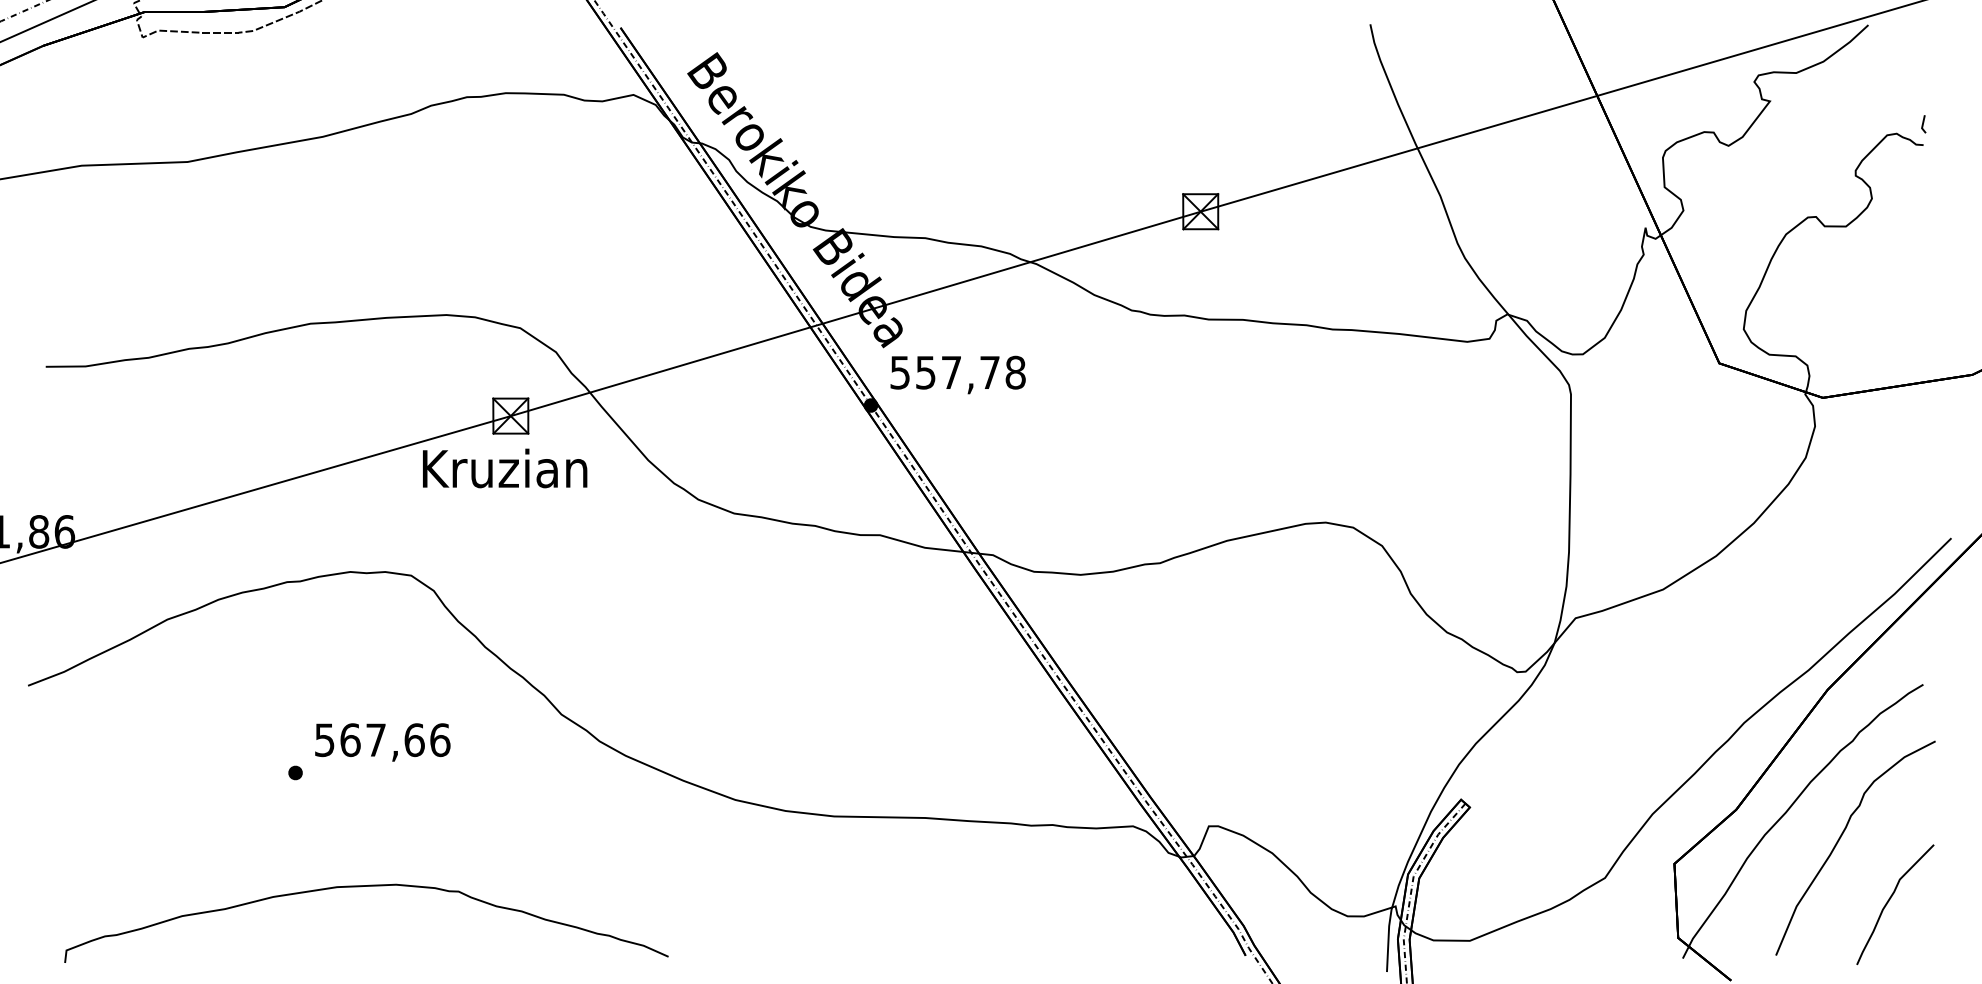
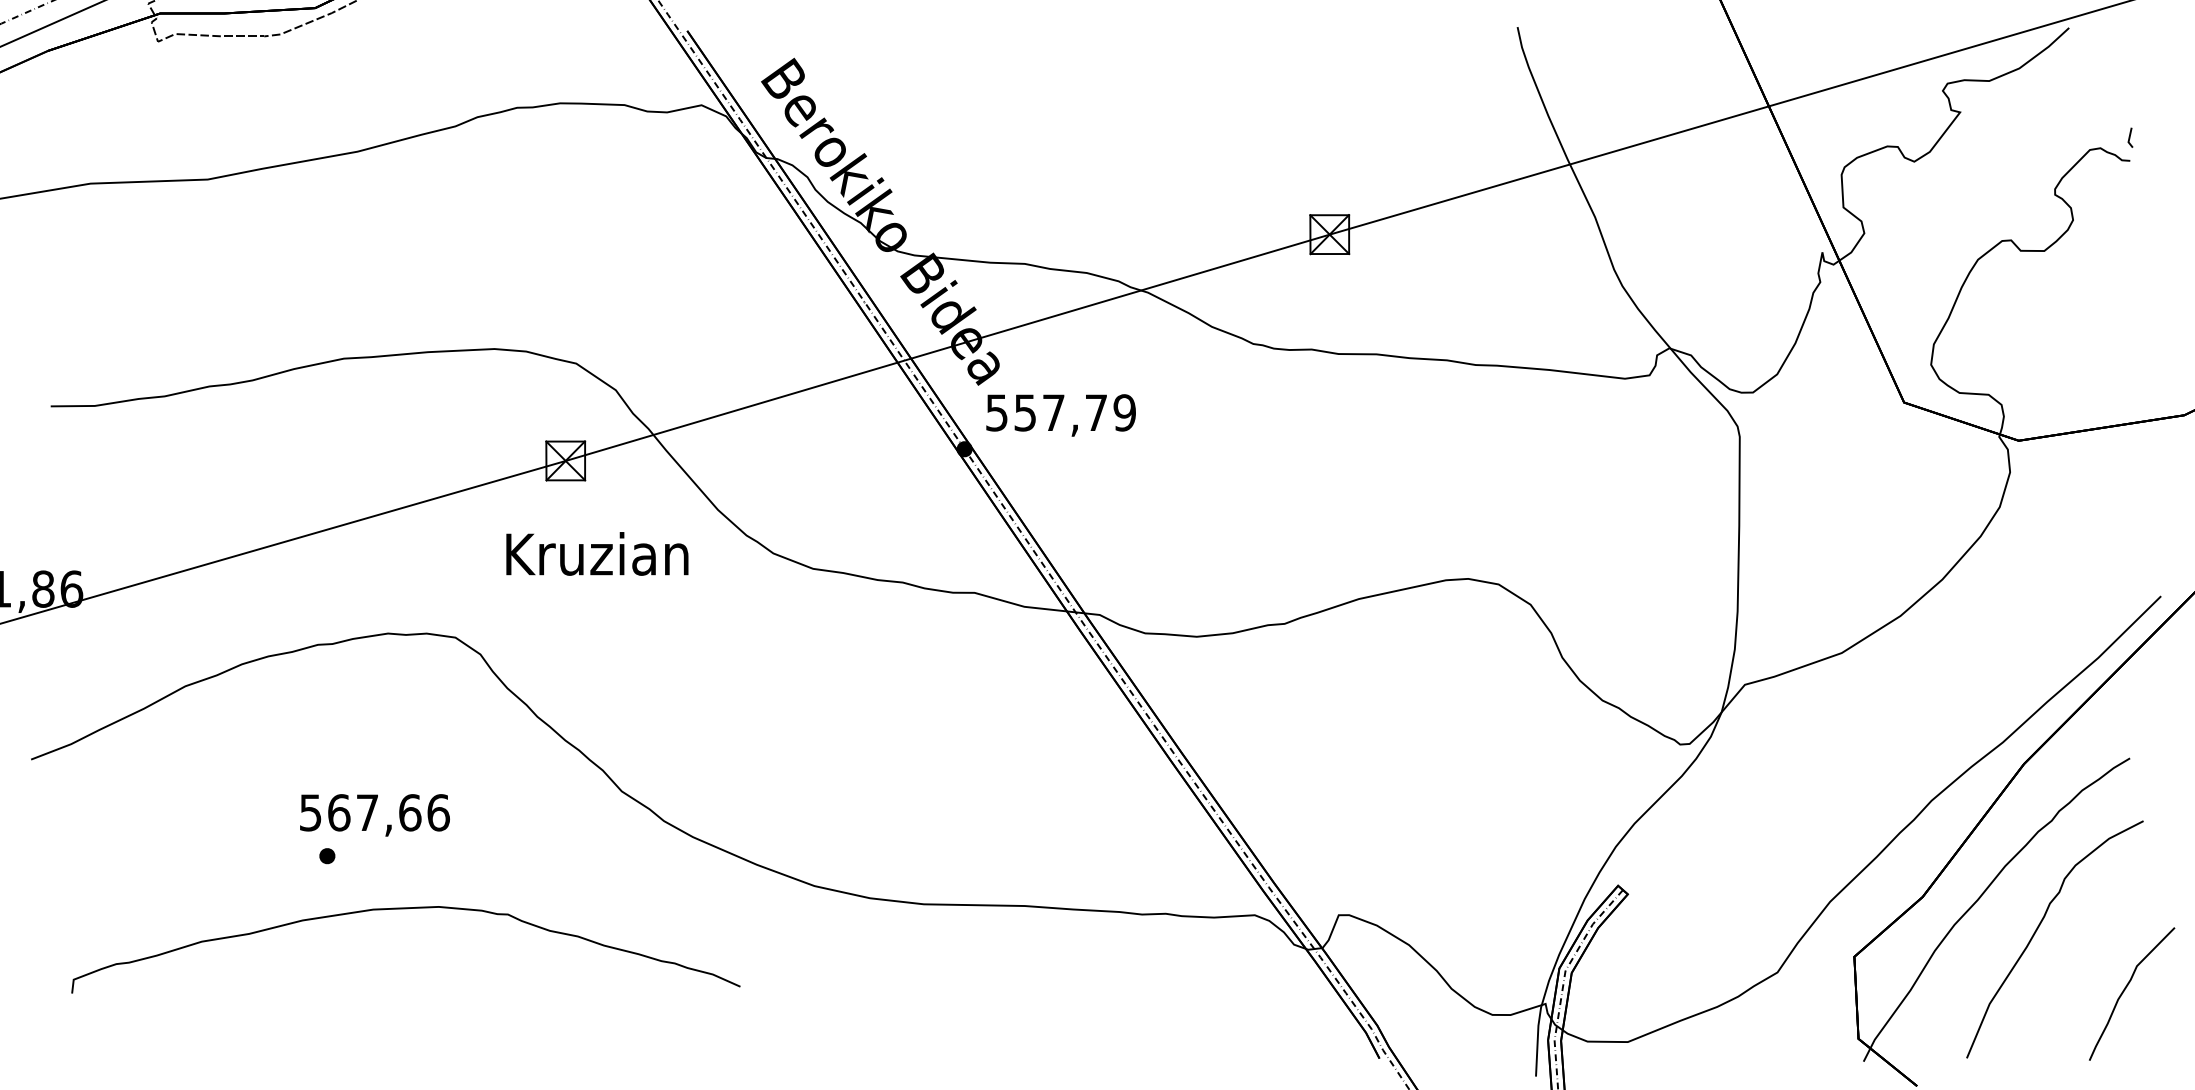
text: (1015, 372) -> (1124, 412), 557,78 -> 557,79
text: (505, 468) -> (597, 553), moved
text: (382, 742) -> (374, 815), moved
curve: (366, 887) -> (405, 909), moved
curve: (1889, 901) -> (2125, 990), moved

